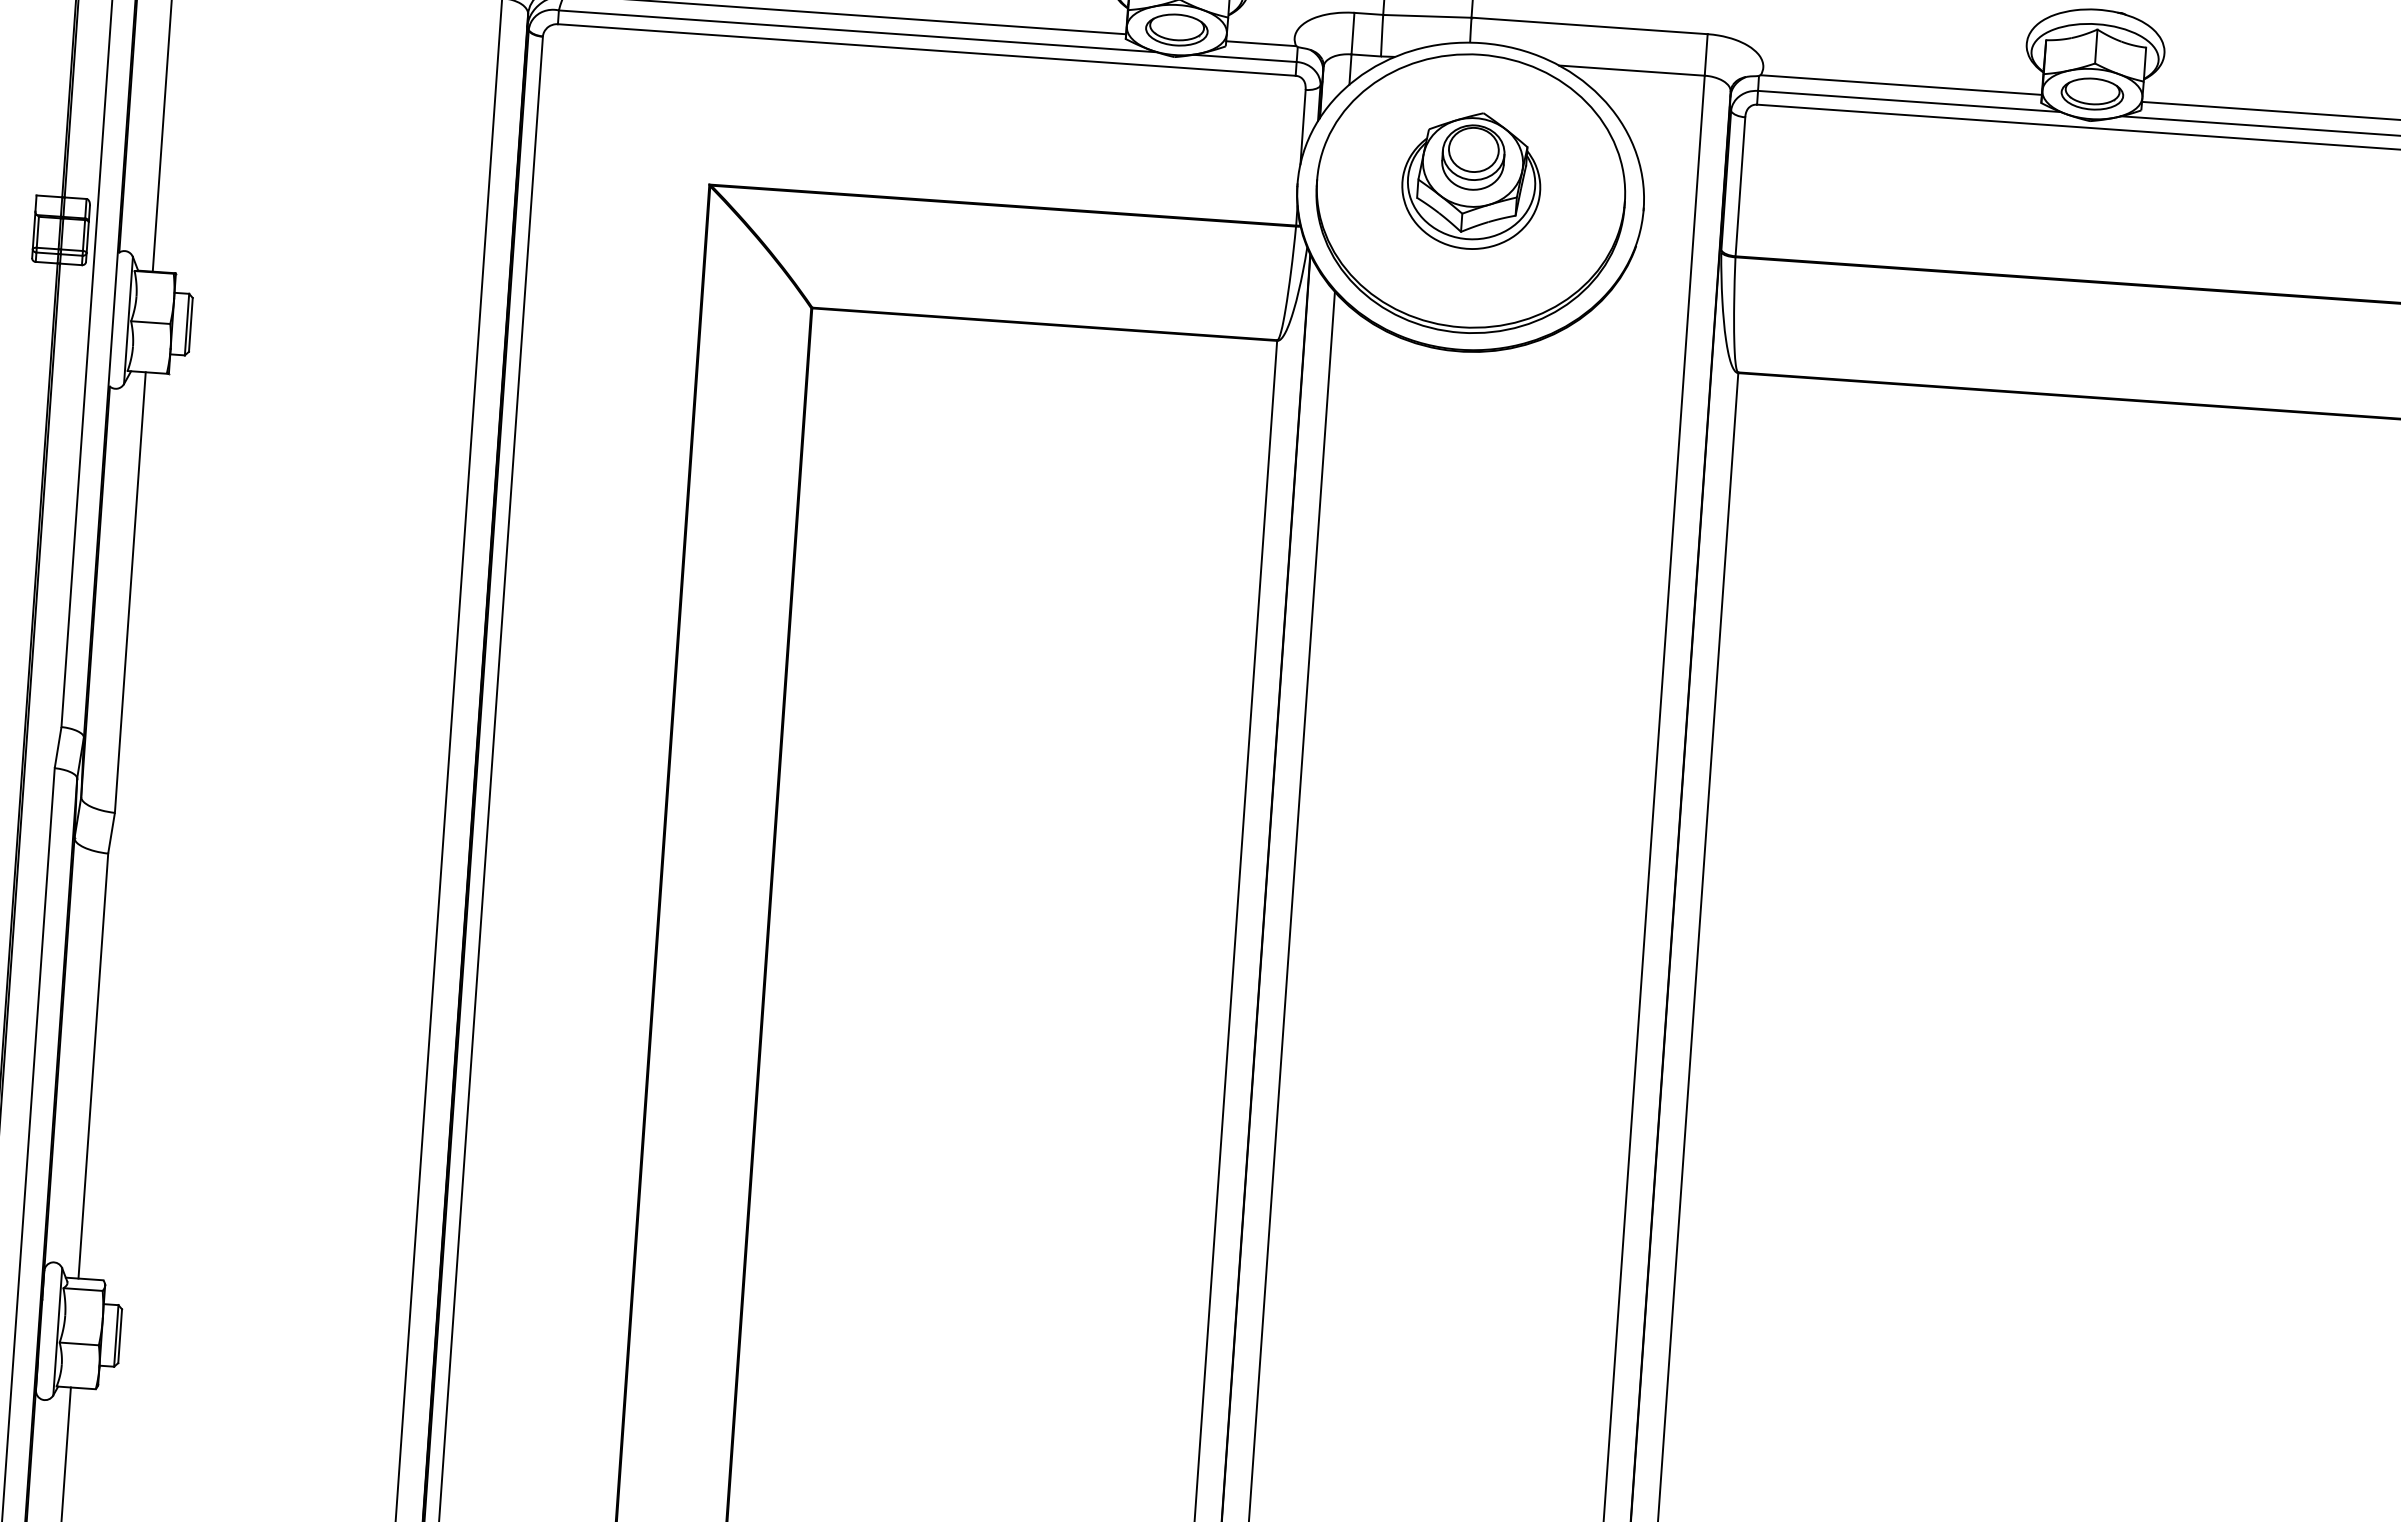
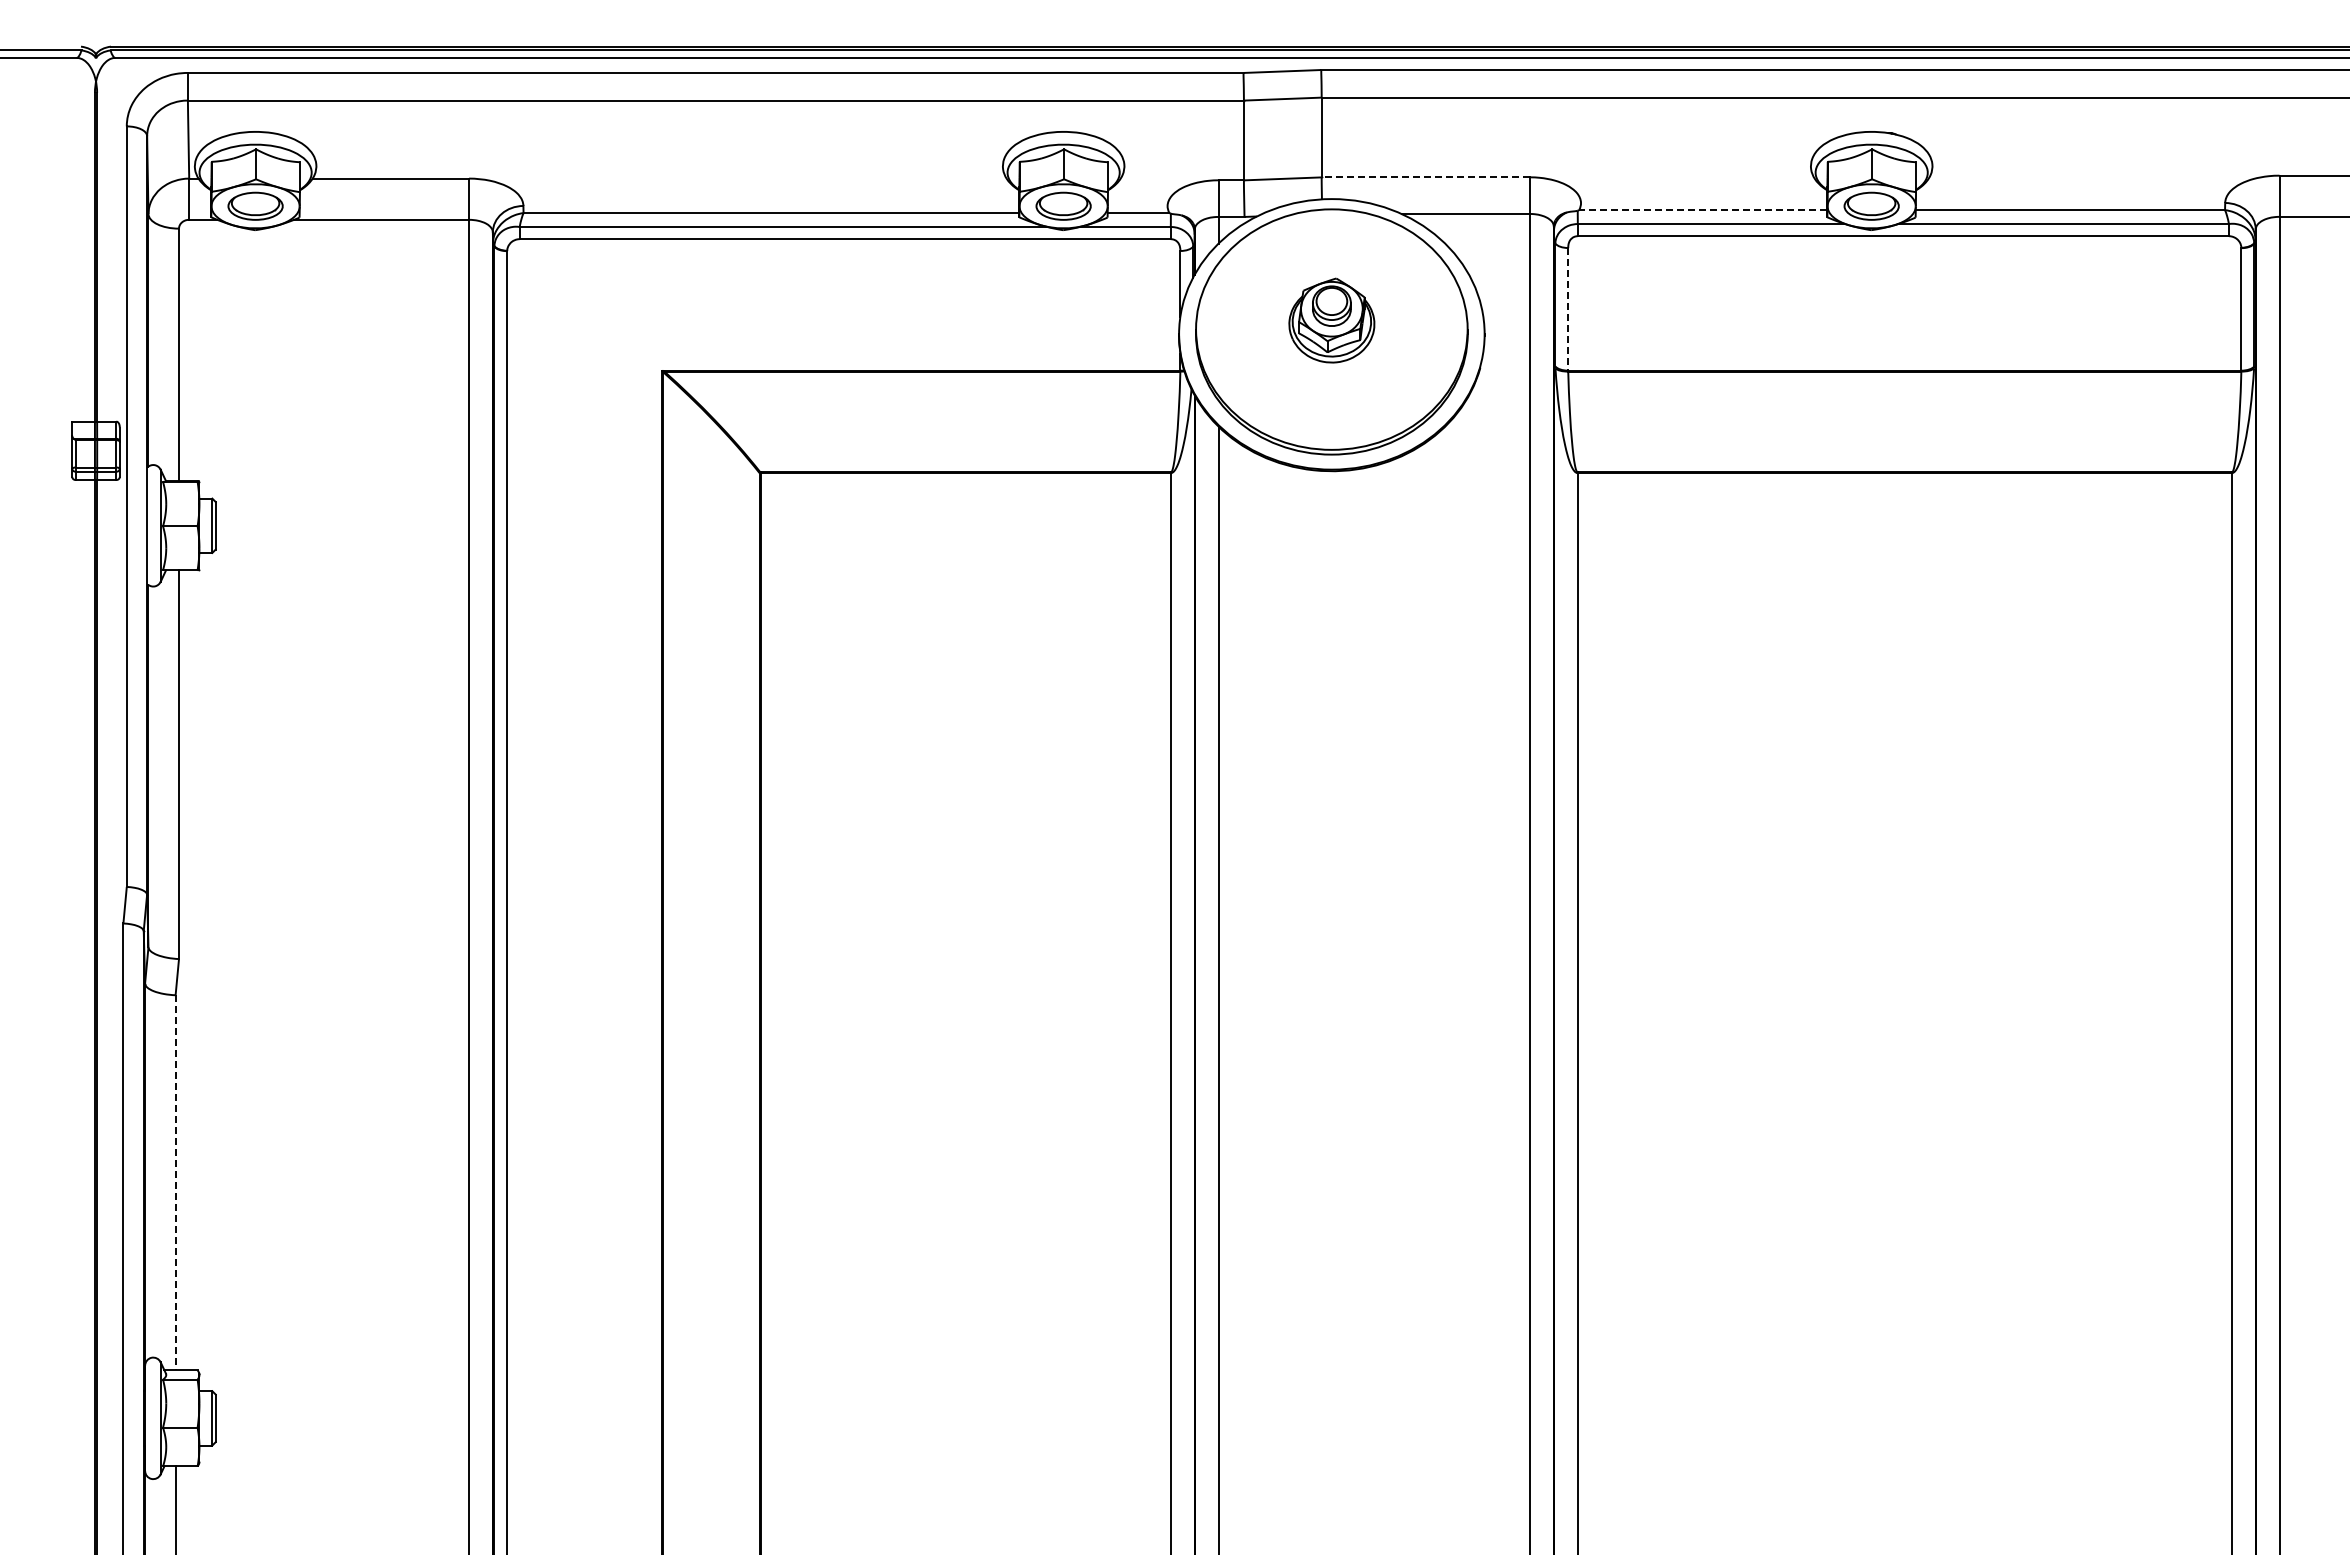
line: (1589, 26) -> (1425, 177), solid -> dashed
line: (1900, 85) -> (1702, 210), solid -> dashed
part: (1471, 180) -> (1331, 320), size x0.7
line: (1740, 186) -> (1568, 309), solid -> dashed
line: (93, 1065) -> (175, 1182), solid -> dashed

